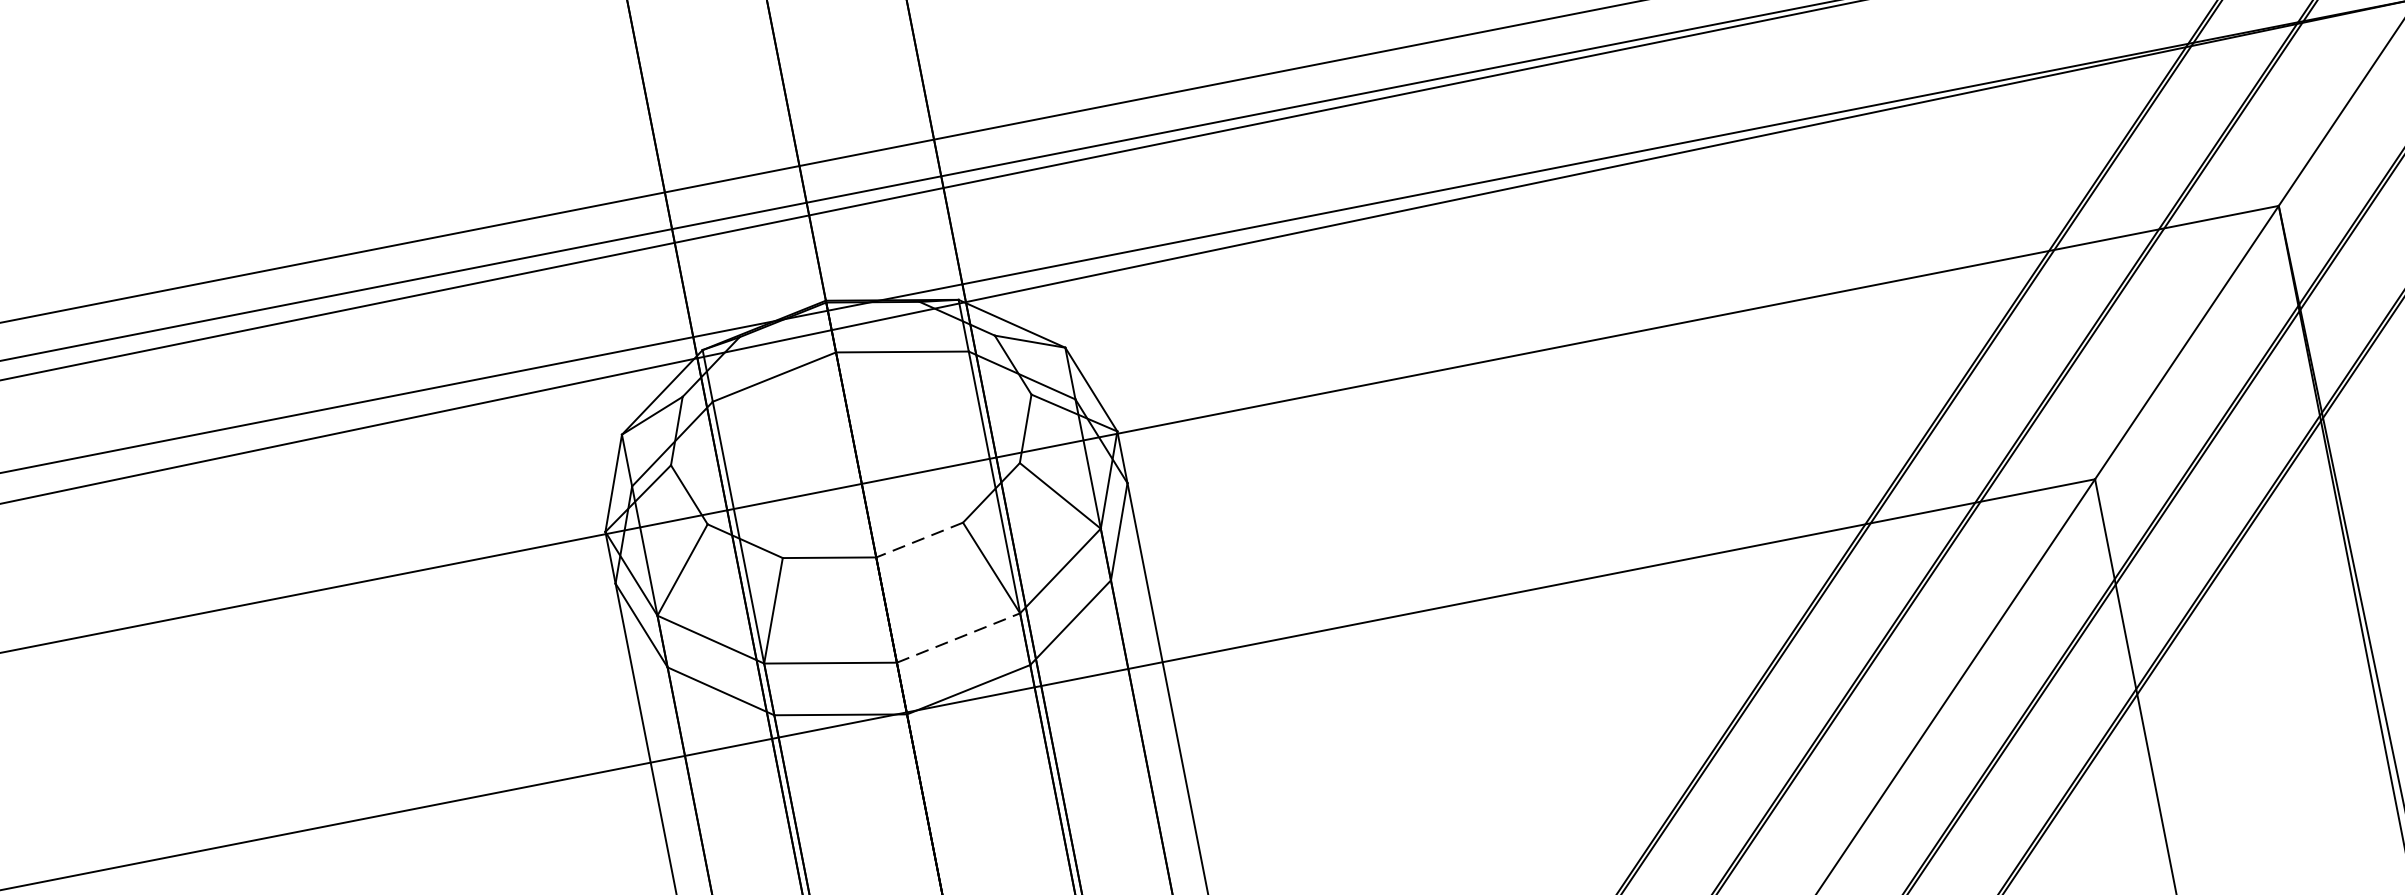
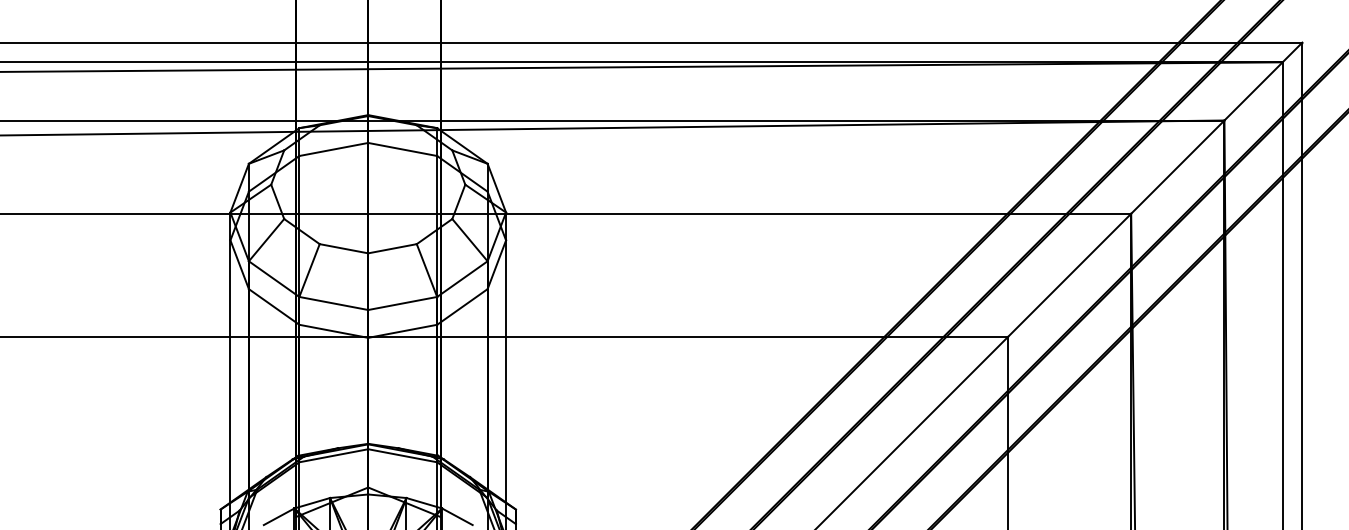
line: (919, 539) -> (392, 248), dashed -> solid
line: (959, 637) -> (403, 303), dashed -> solid

